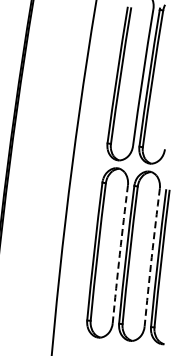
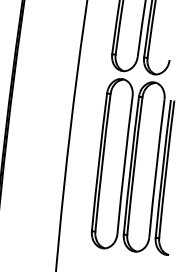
arc: (119, 254) -> (124, 165), dashed -> solid
arc: (151, 257) -> (156, 168), dashed -> solid

